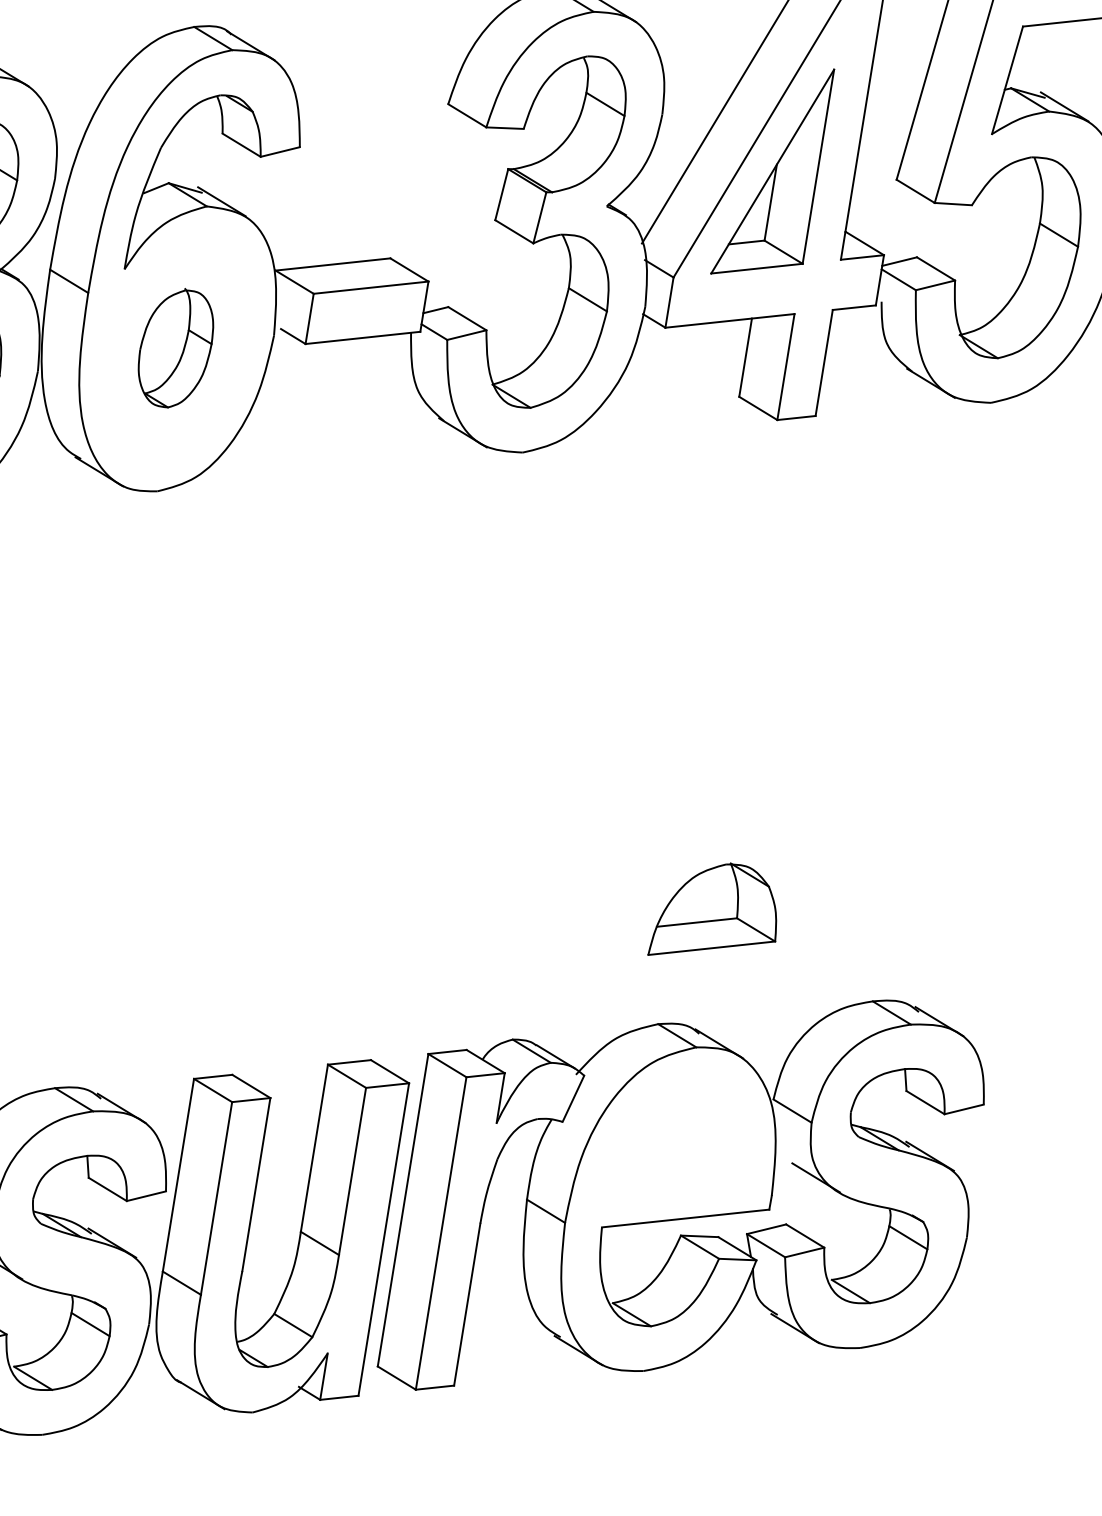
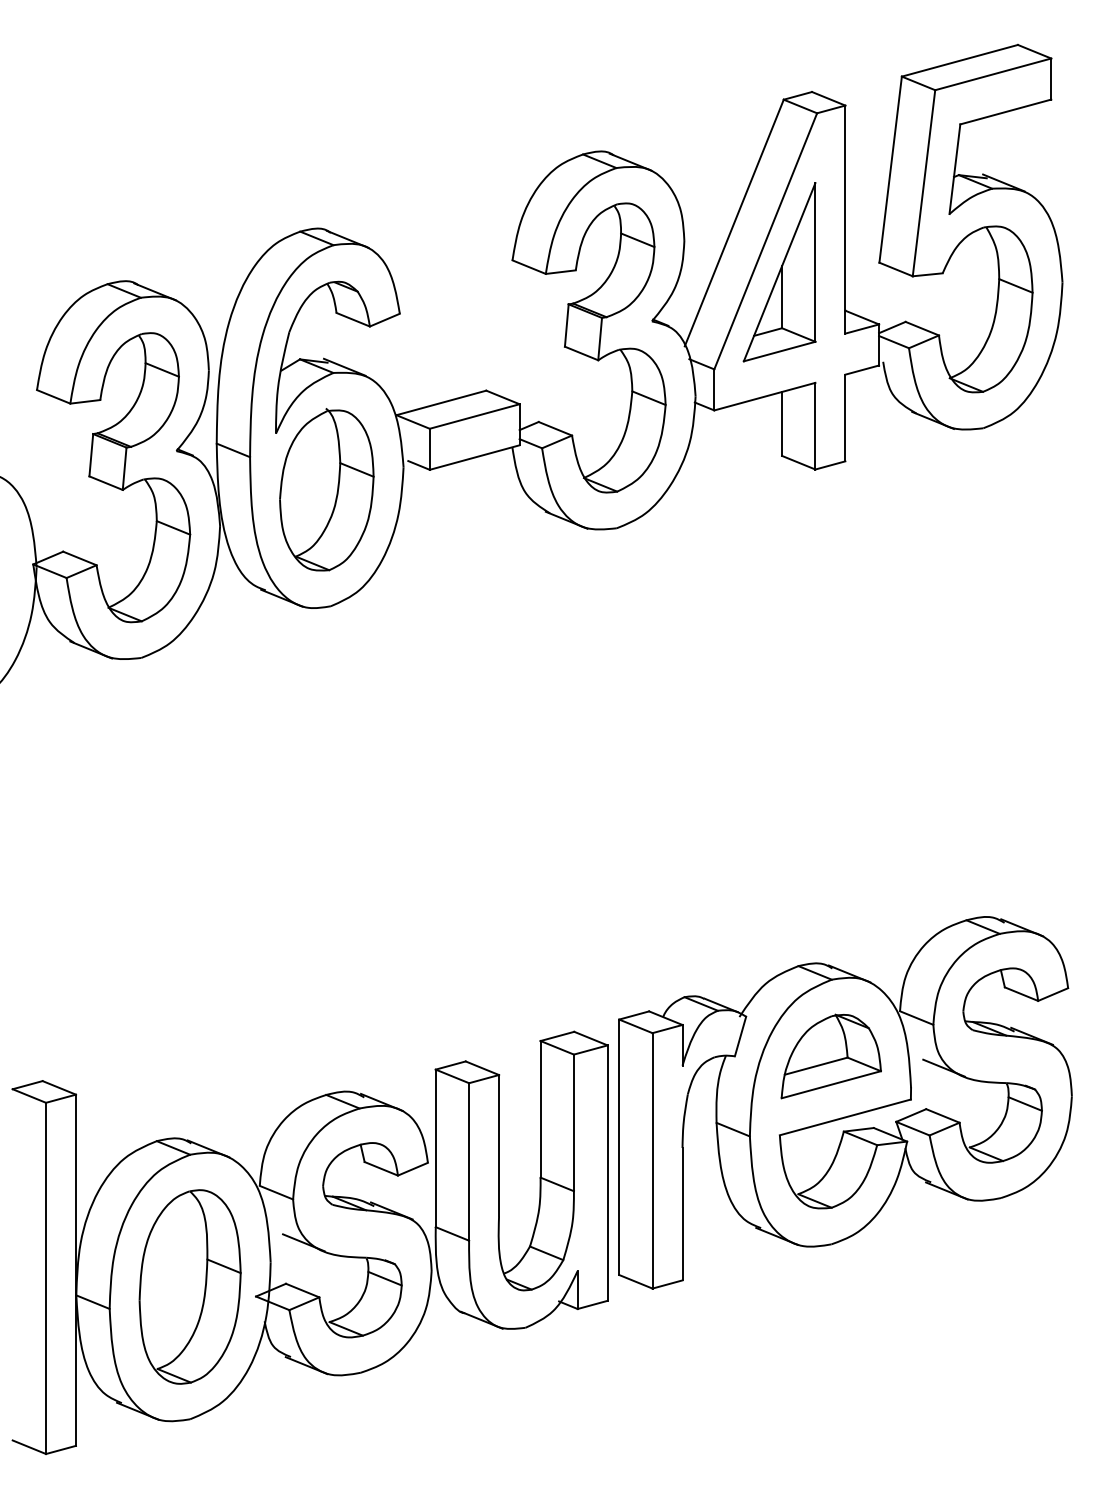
part: (175, 347) -> (326, 489), size x1.67
part: (716, 913) -> (830, 1056), moved

